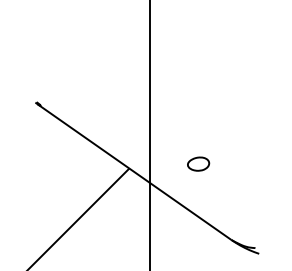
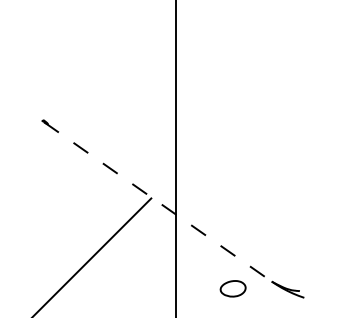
part: (198, 163) -> (233, 288), moved
line: (134, 172) -> (158, 202), solid -> dashed

